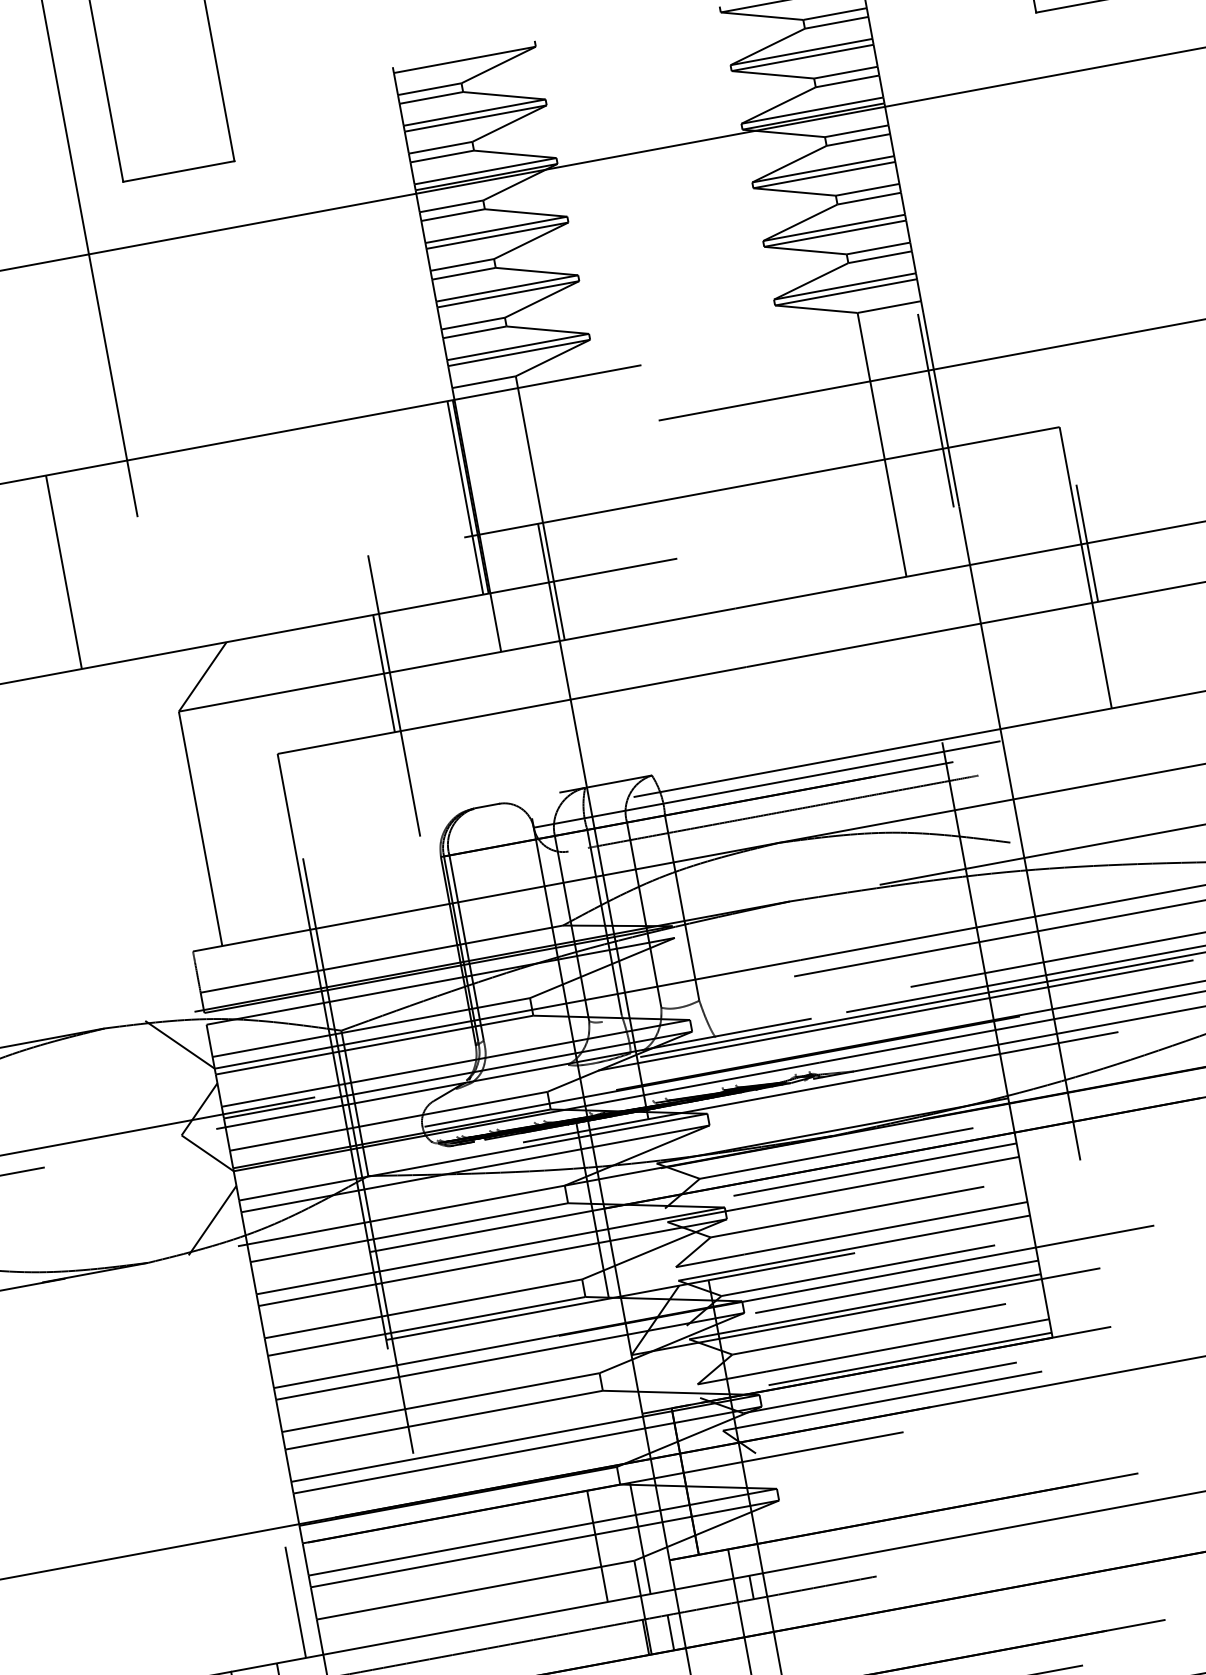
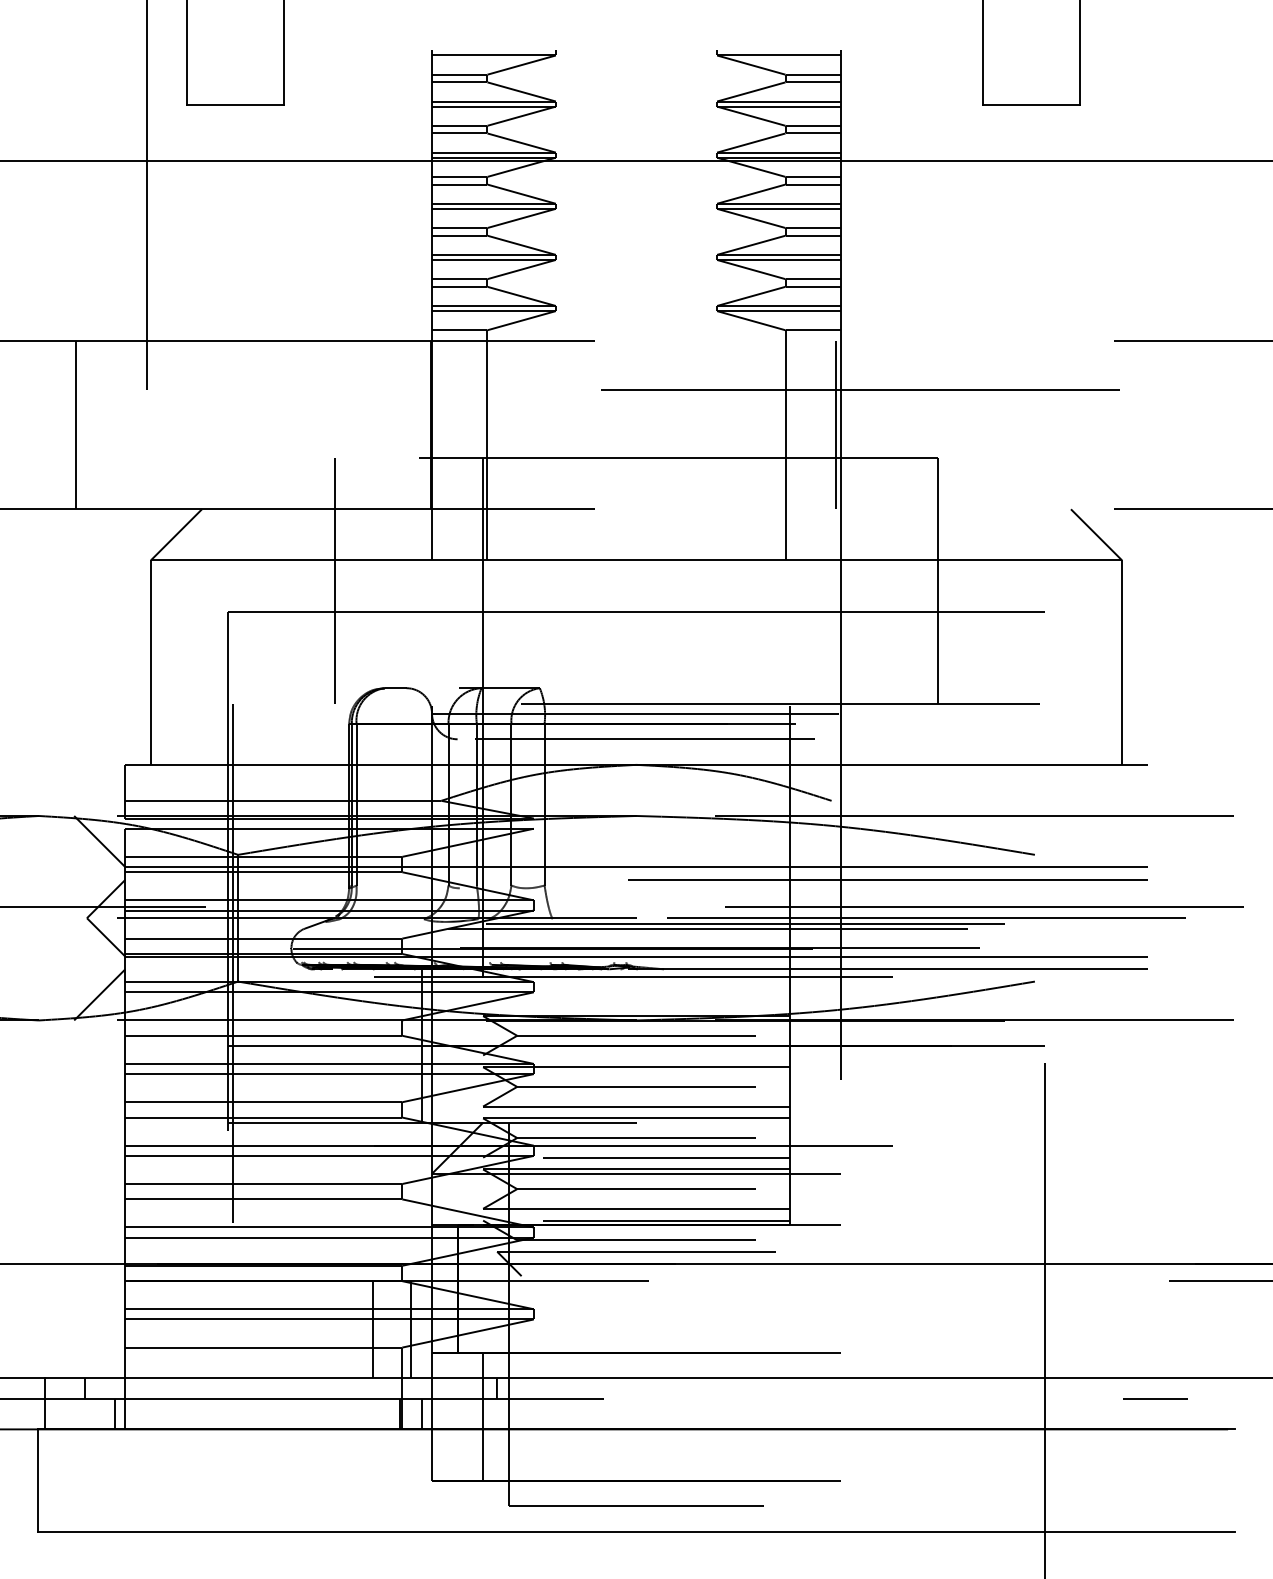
line: (464, 497) -> (425, 424), removed
line: (1087, 543) -> (943, 560), removed
line: (383, 673) -> (329, 560), removed
line: (874, 1169) -> (665, 1055), removed
line: (296, 1601) -> (110, 1329), removed

